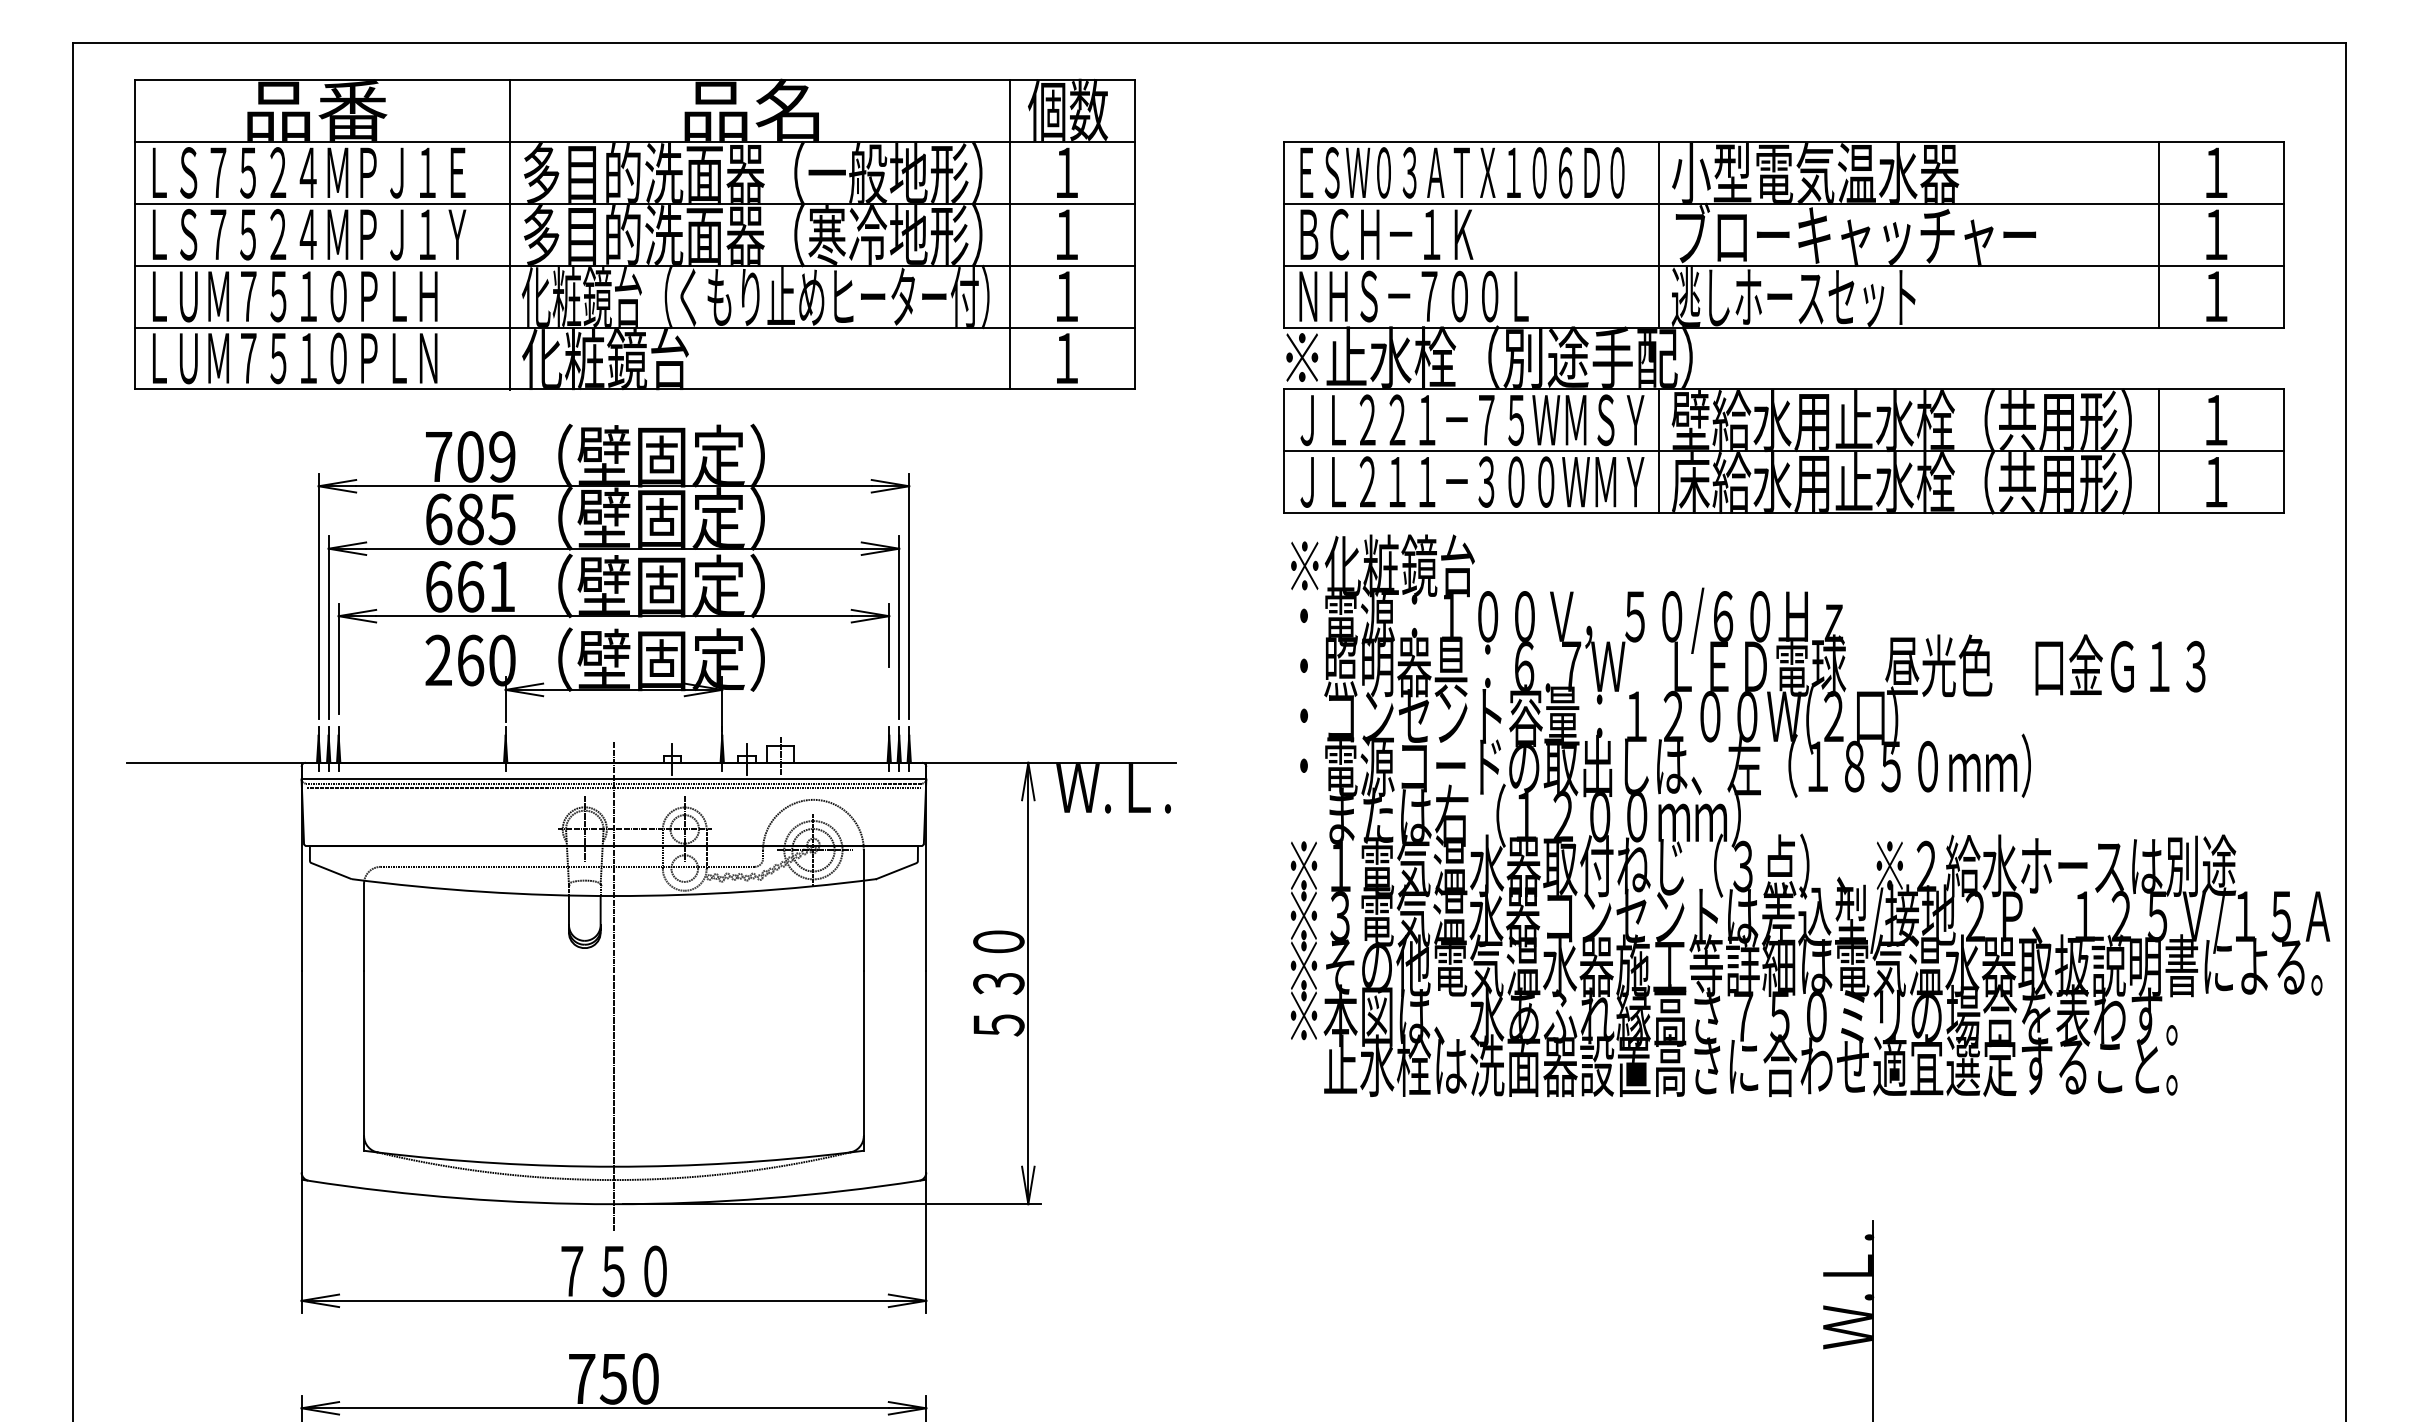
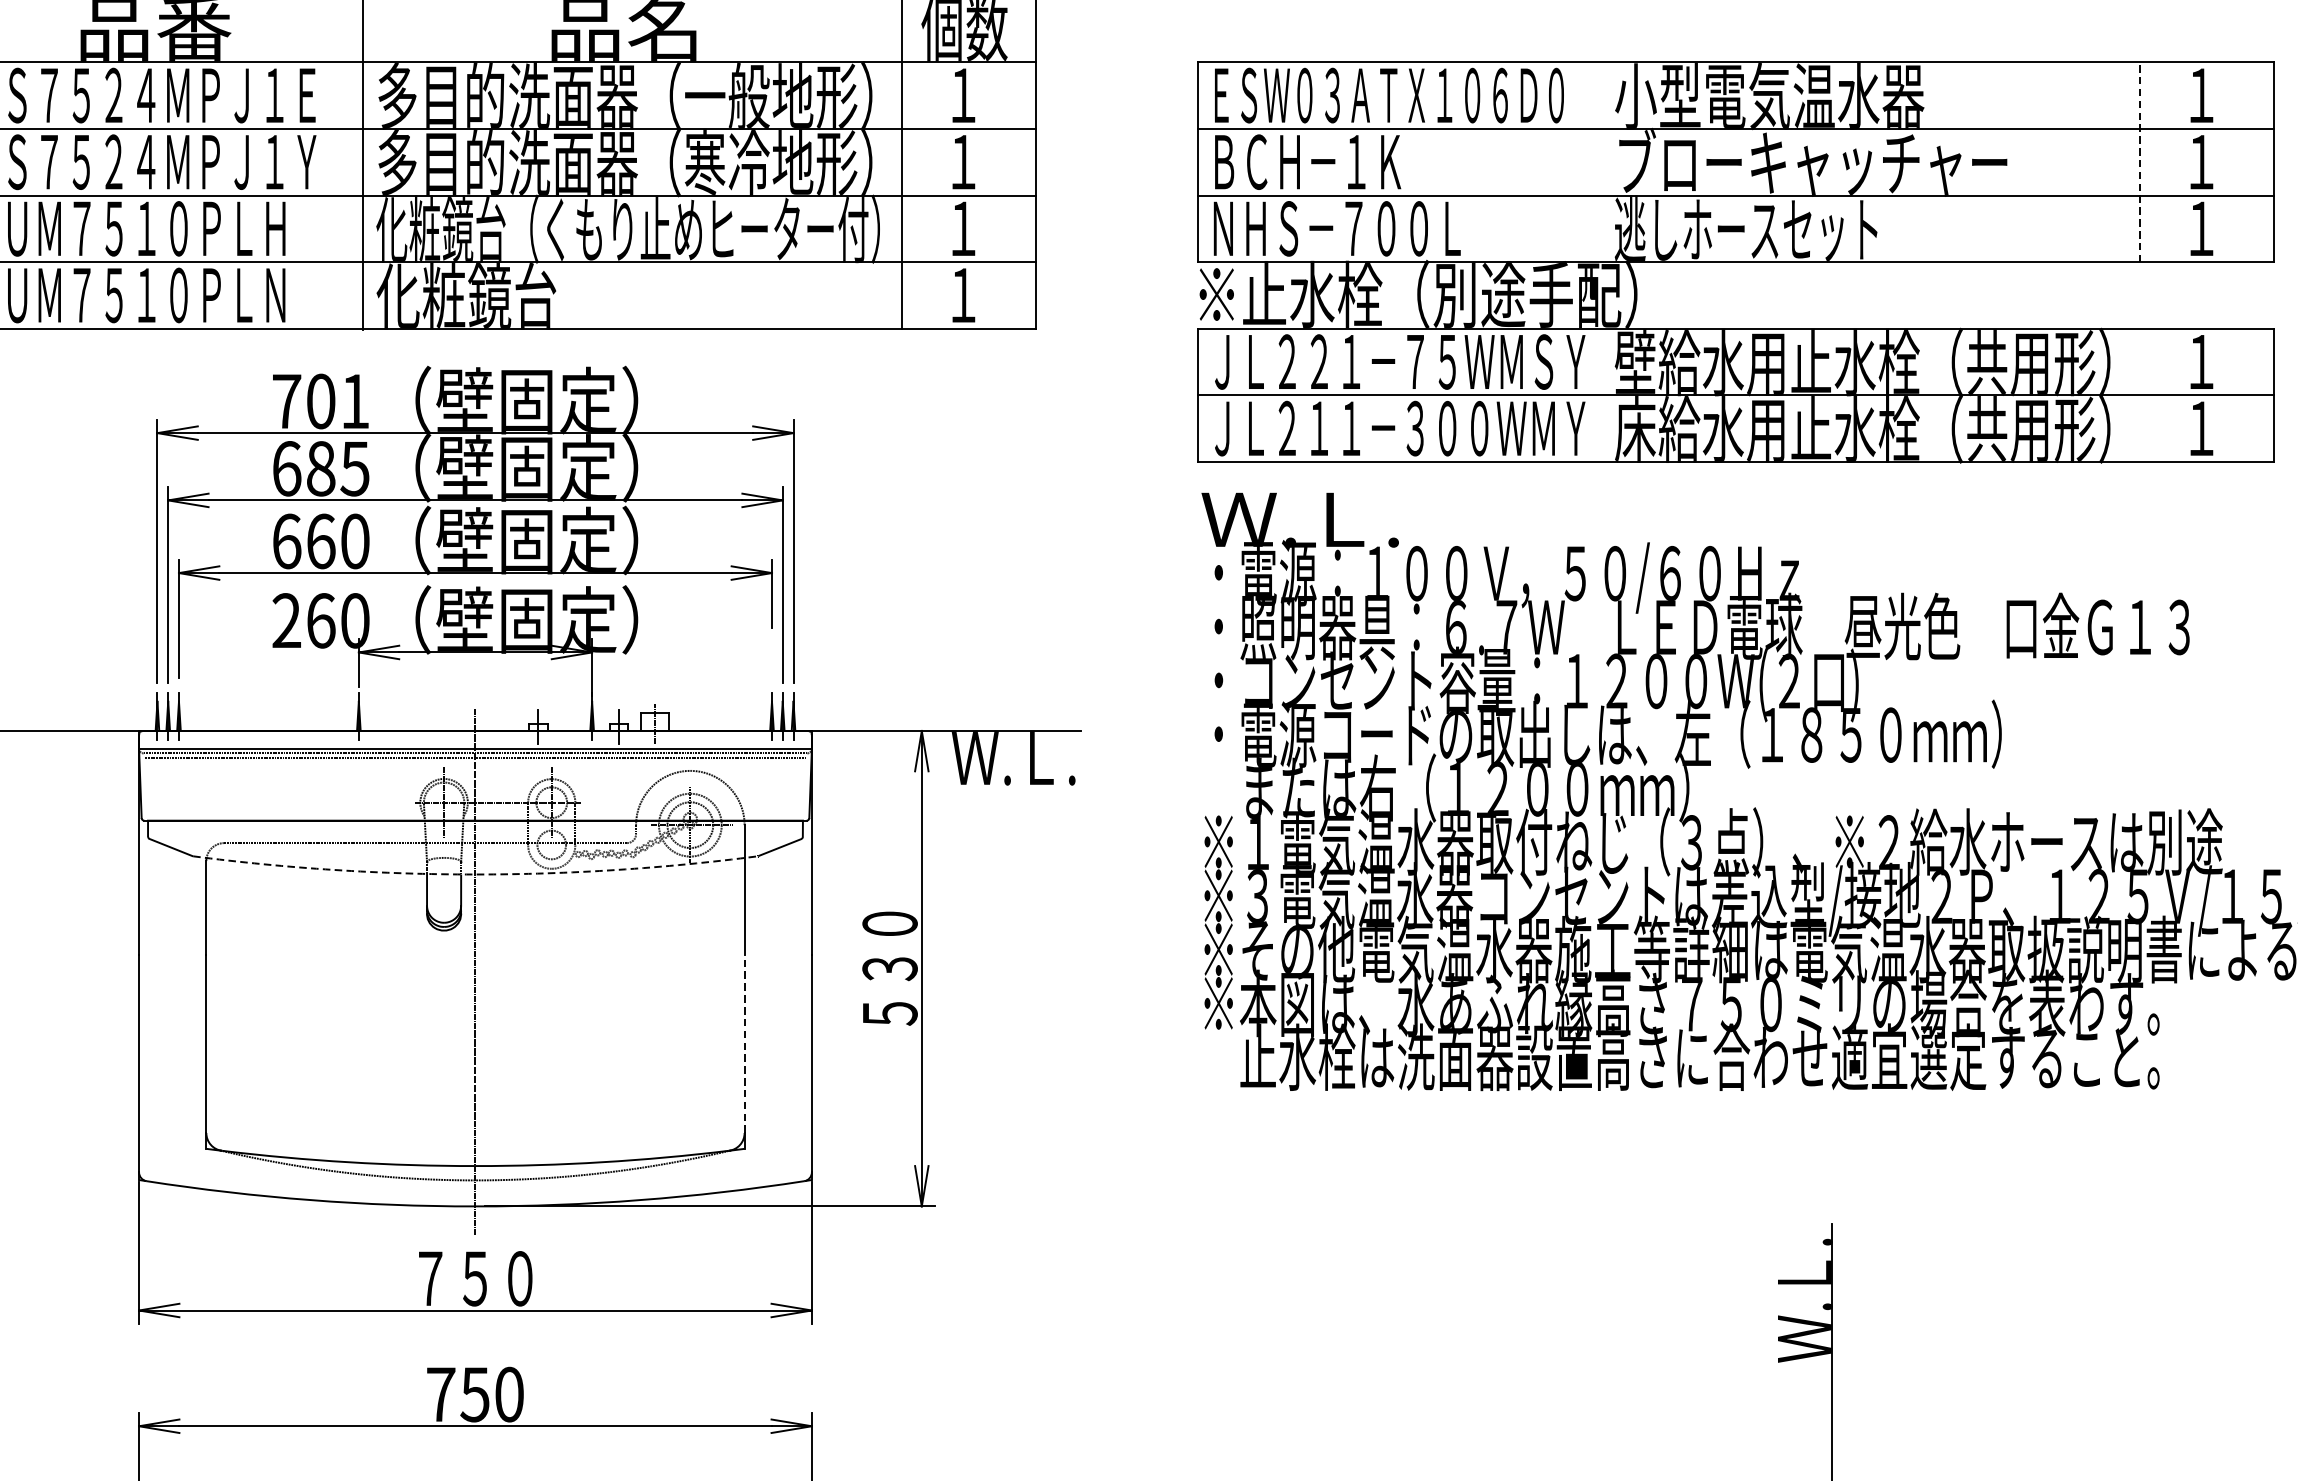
line: (1659, 234) -> (1601, 161), removed
line: (2159, 234) -> (2140, 161), solid -> dashed
line: (1659, 451) -> (1601, 395), removed
line: (2159, 451) -> (2140, 395), removed
text: (502, 456) -> (355, 401), 709 -> 701
text: (1381, 565) -> (1302, 518), ※化粧鏡台 -> Ｗ.Ｌ.
text: (502, 586) -> (355, 541), 661 -> 660
arc: (613, 896) -> (474, 874), solid -> dashed
line: (863, 1053) -> (744, 1044), solid -> dashed

